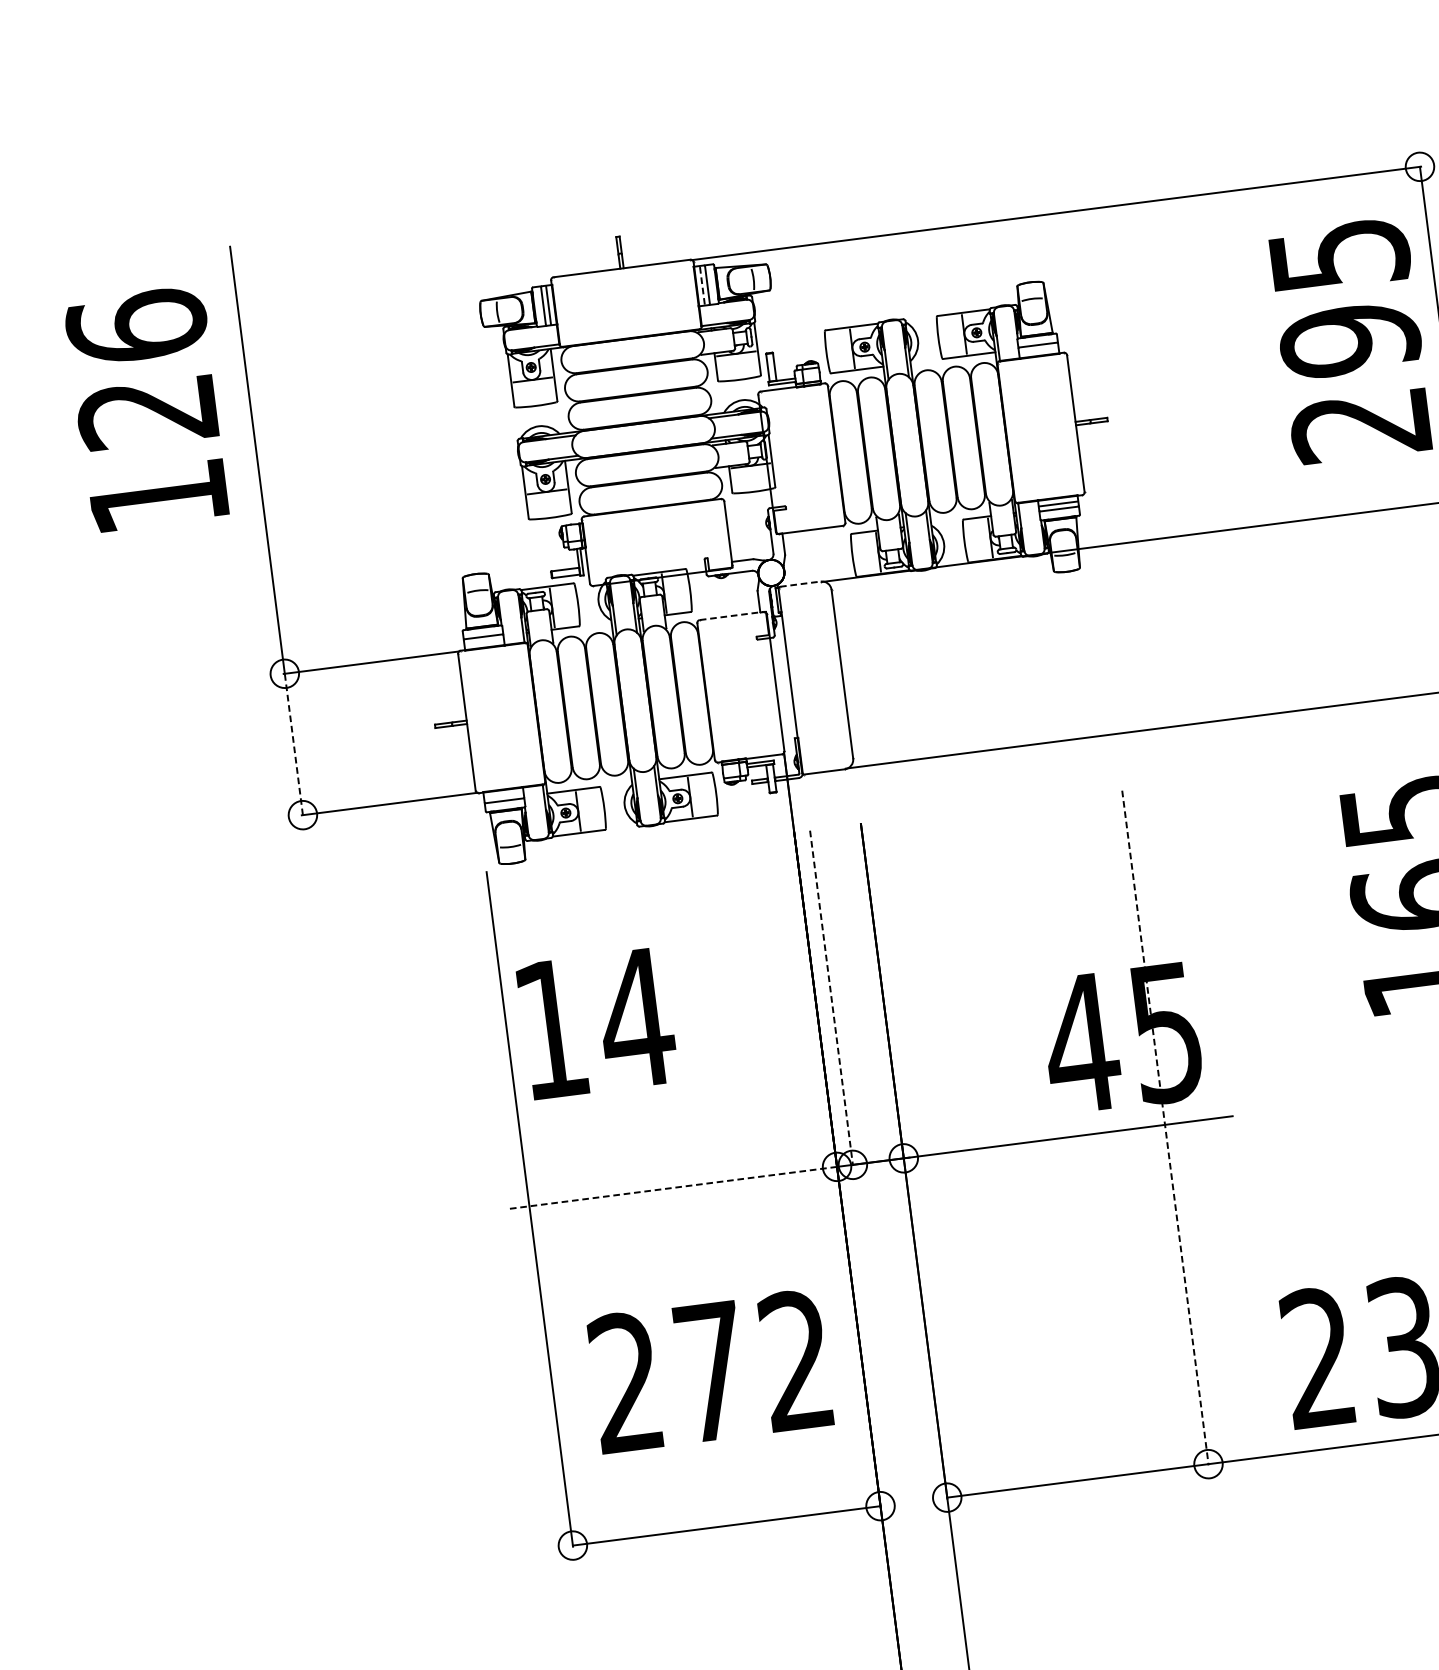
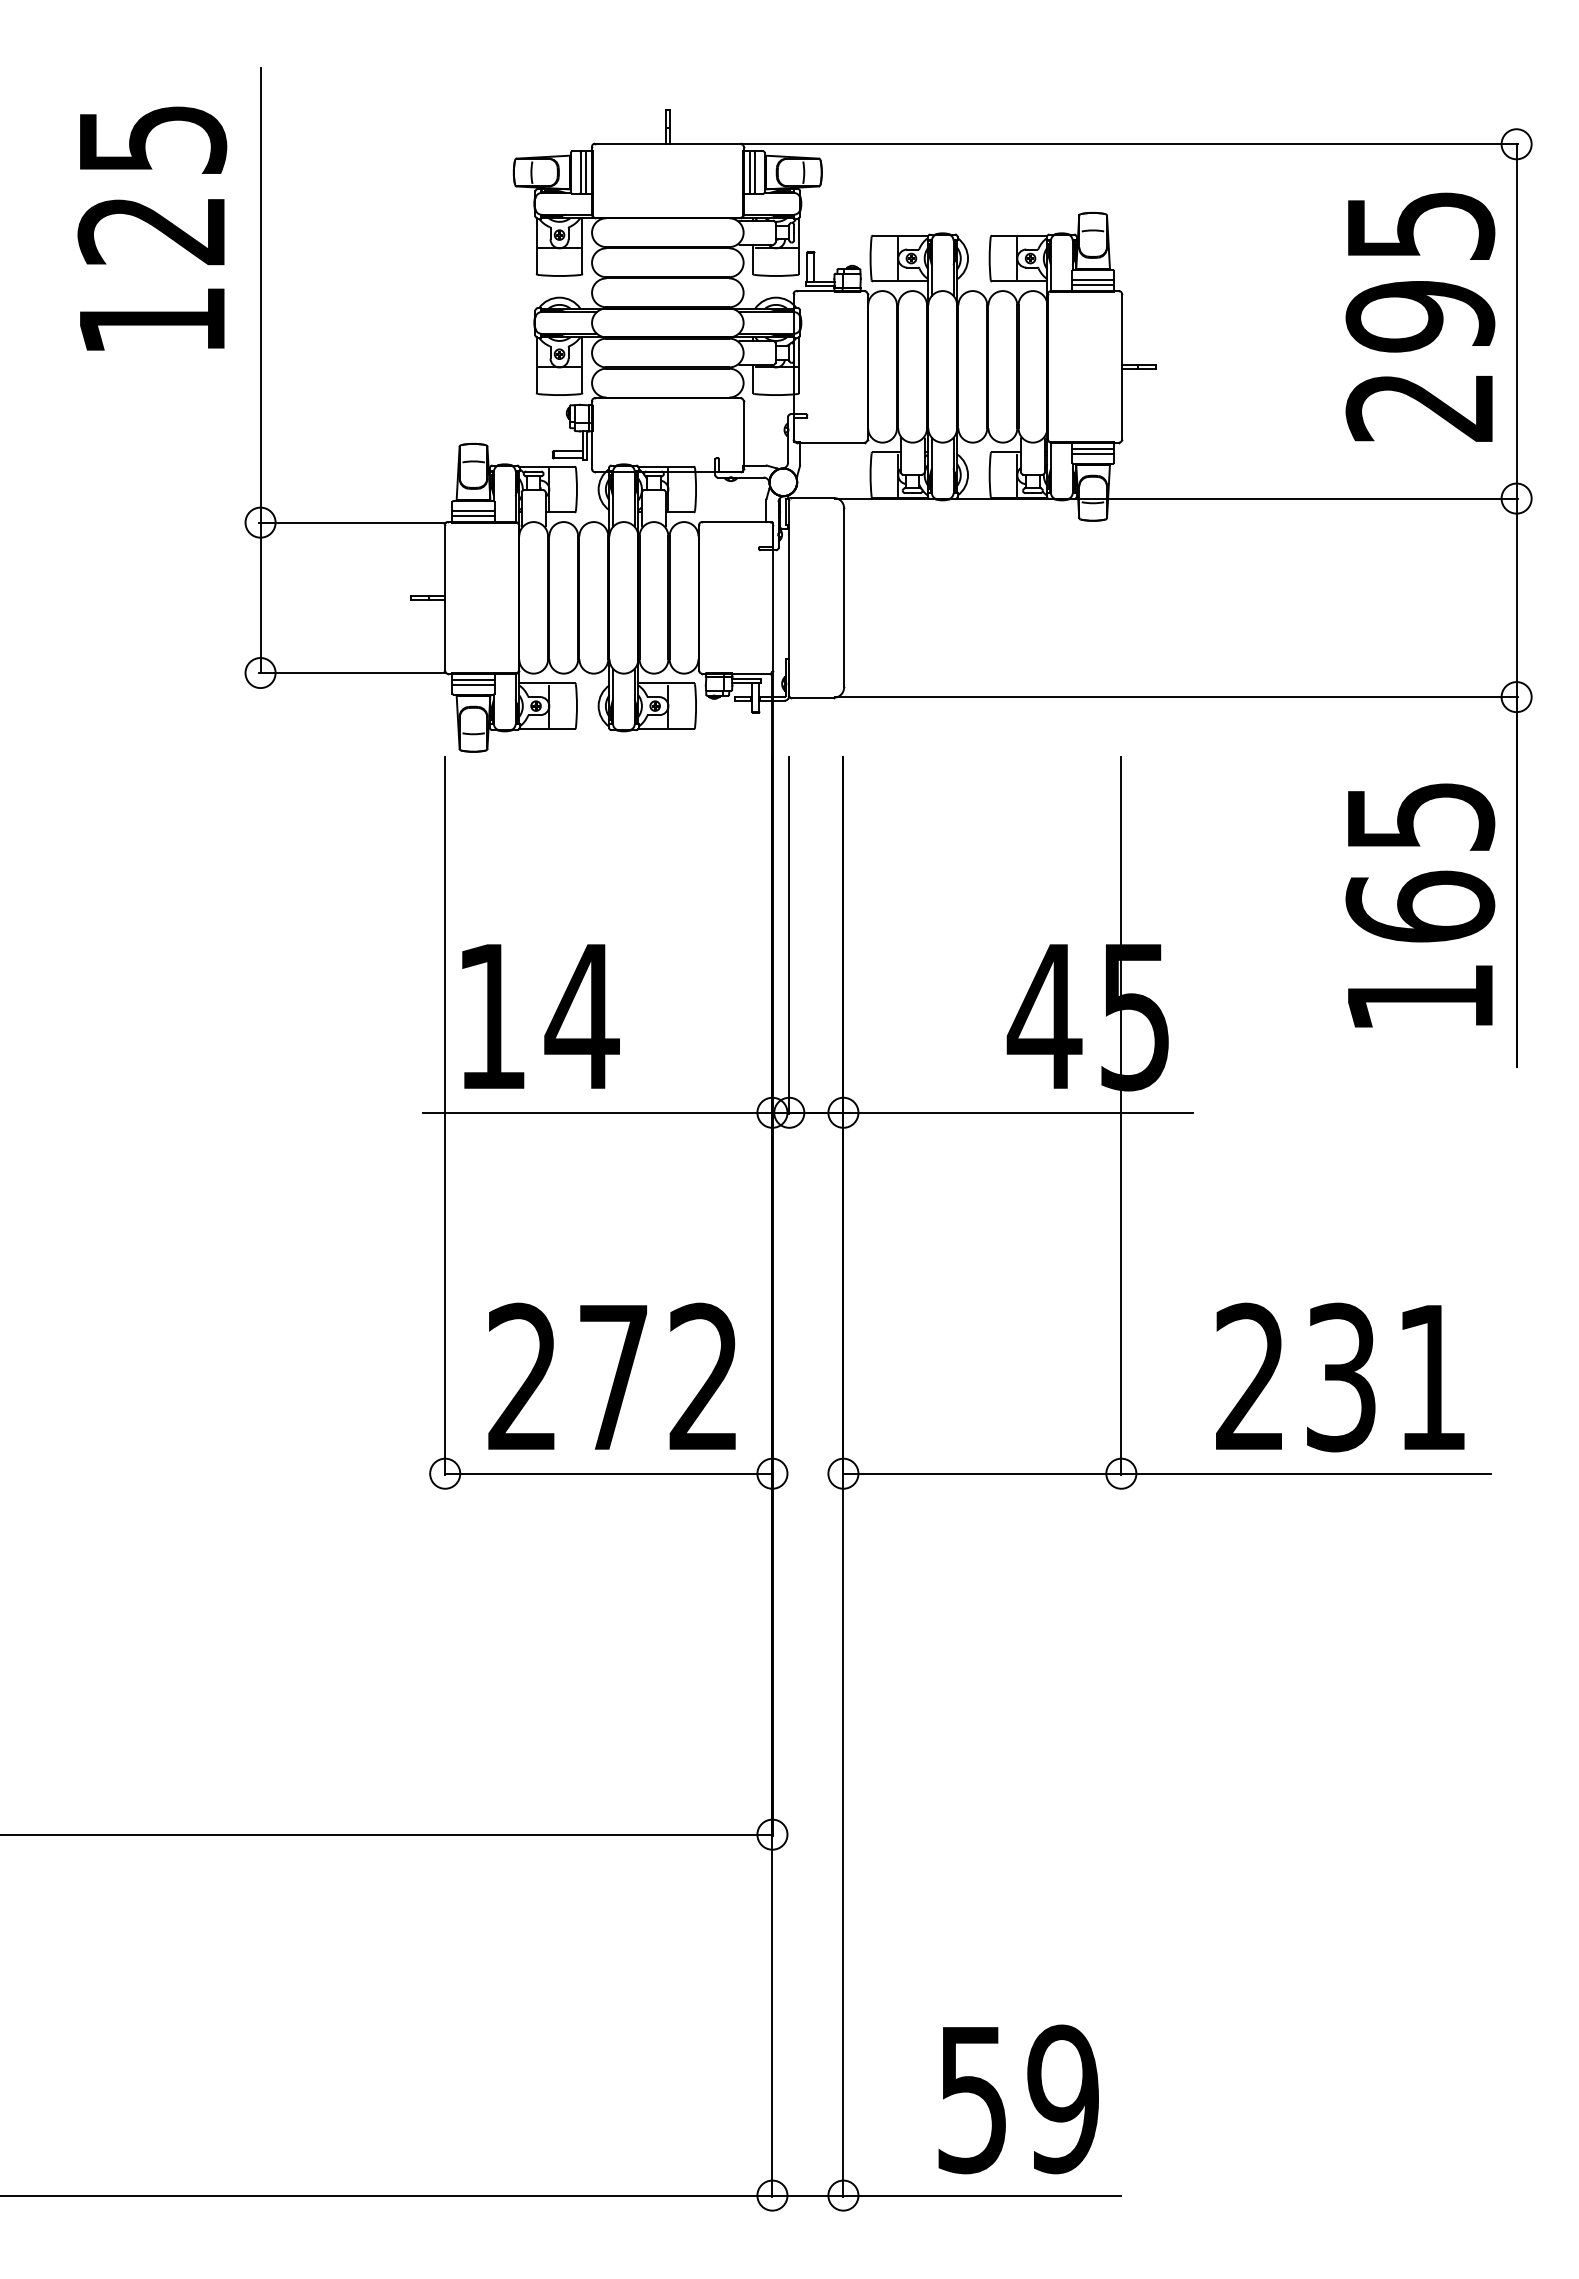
line: (702, 285) -> (749, 172), dashed -> solid
text: (136, 325) -> (152, 138), 126 -> 125
line: (1039, 350) -> (1093, 285), added
line: (800, 584) -> (812, 498), dashed -> solid
line: (732, 616) -> (736, 522), dashed -> solid
line: (484, 642) -> (473, 516), added
line: (293, 744) -> (260, 597), dashed -> solid
line: (503, 795) -> (473, 679), added
line: (831, 999) -> (789, 936), dashed -> solid
text: (597, 1023) -> (540, 1016), moved
line: (1165, 1128) -> (1121, 1116), dashed -> solid
line: (672, 1187) -> (597, 1112), dashed -> solid
text: (709, 1370) -> (611, 1375), moved

